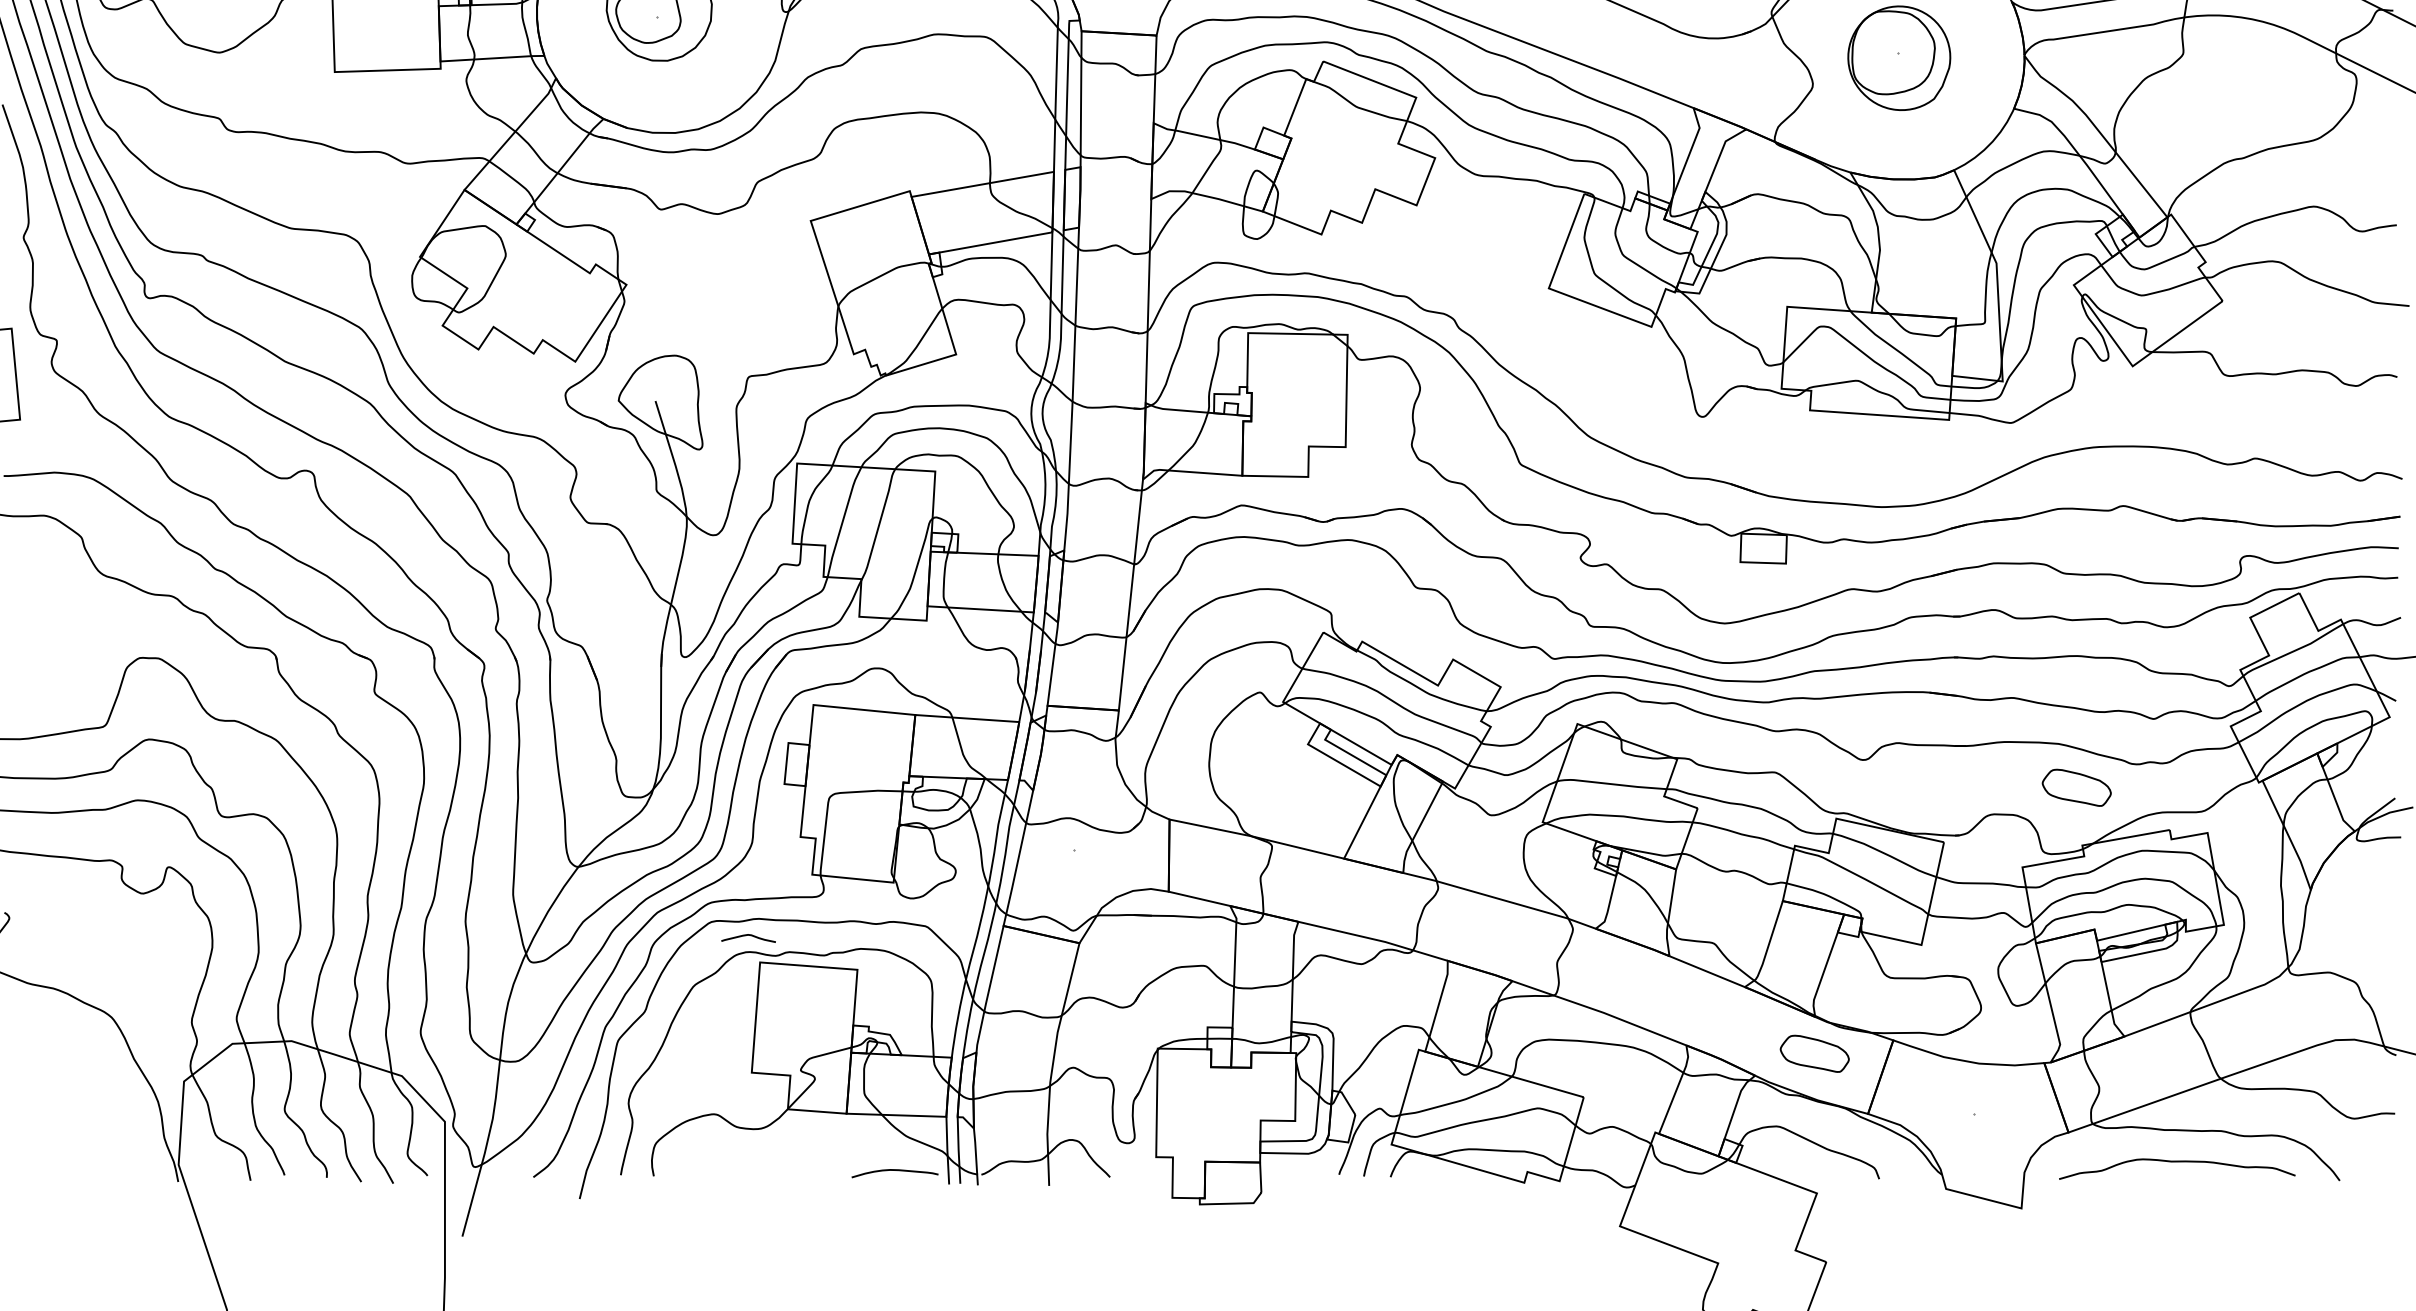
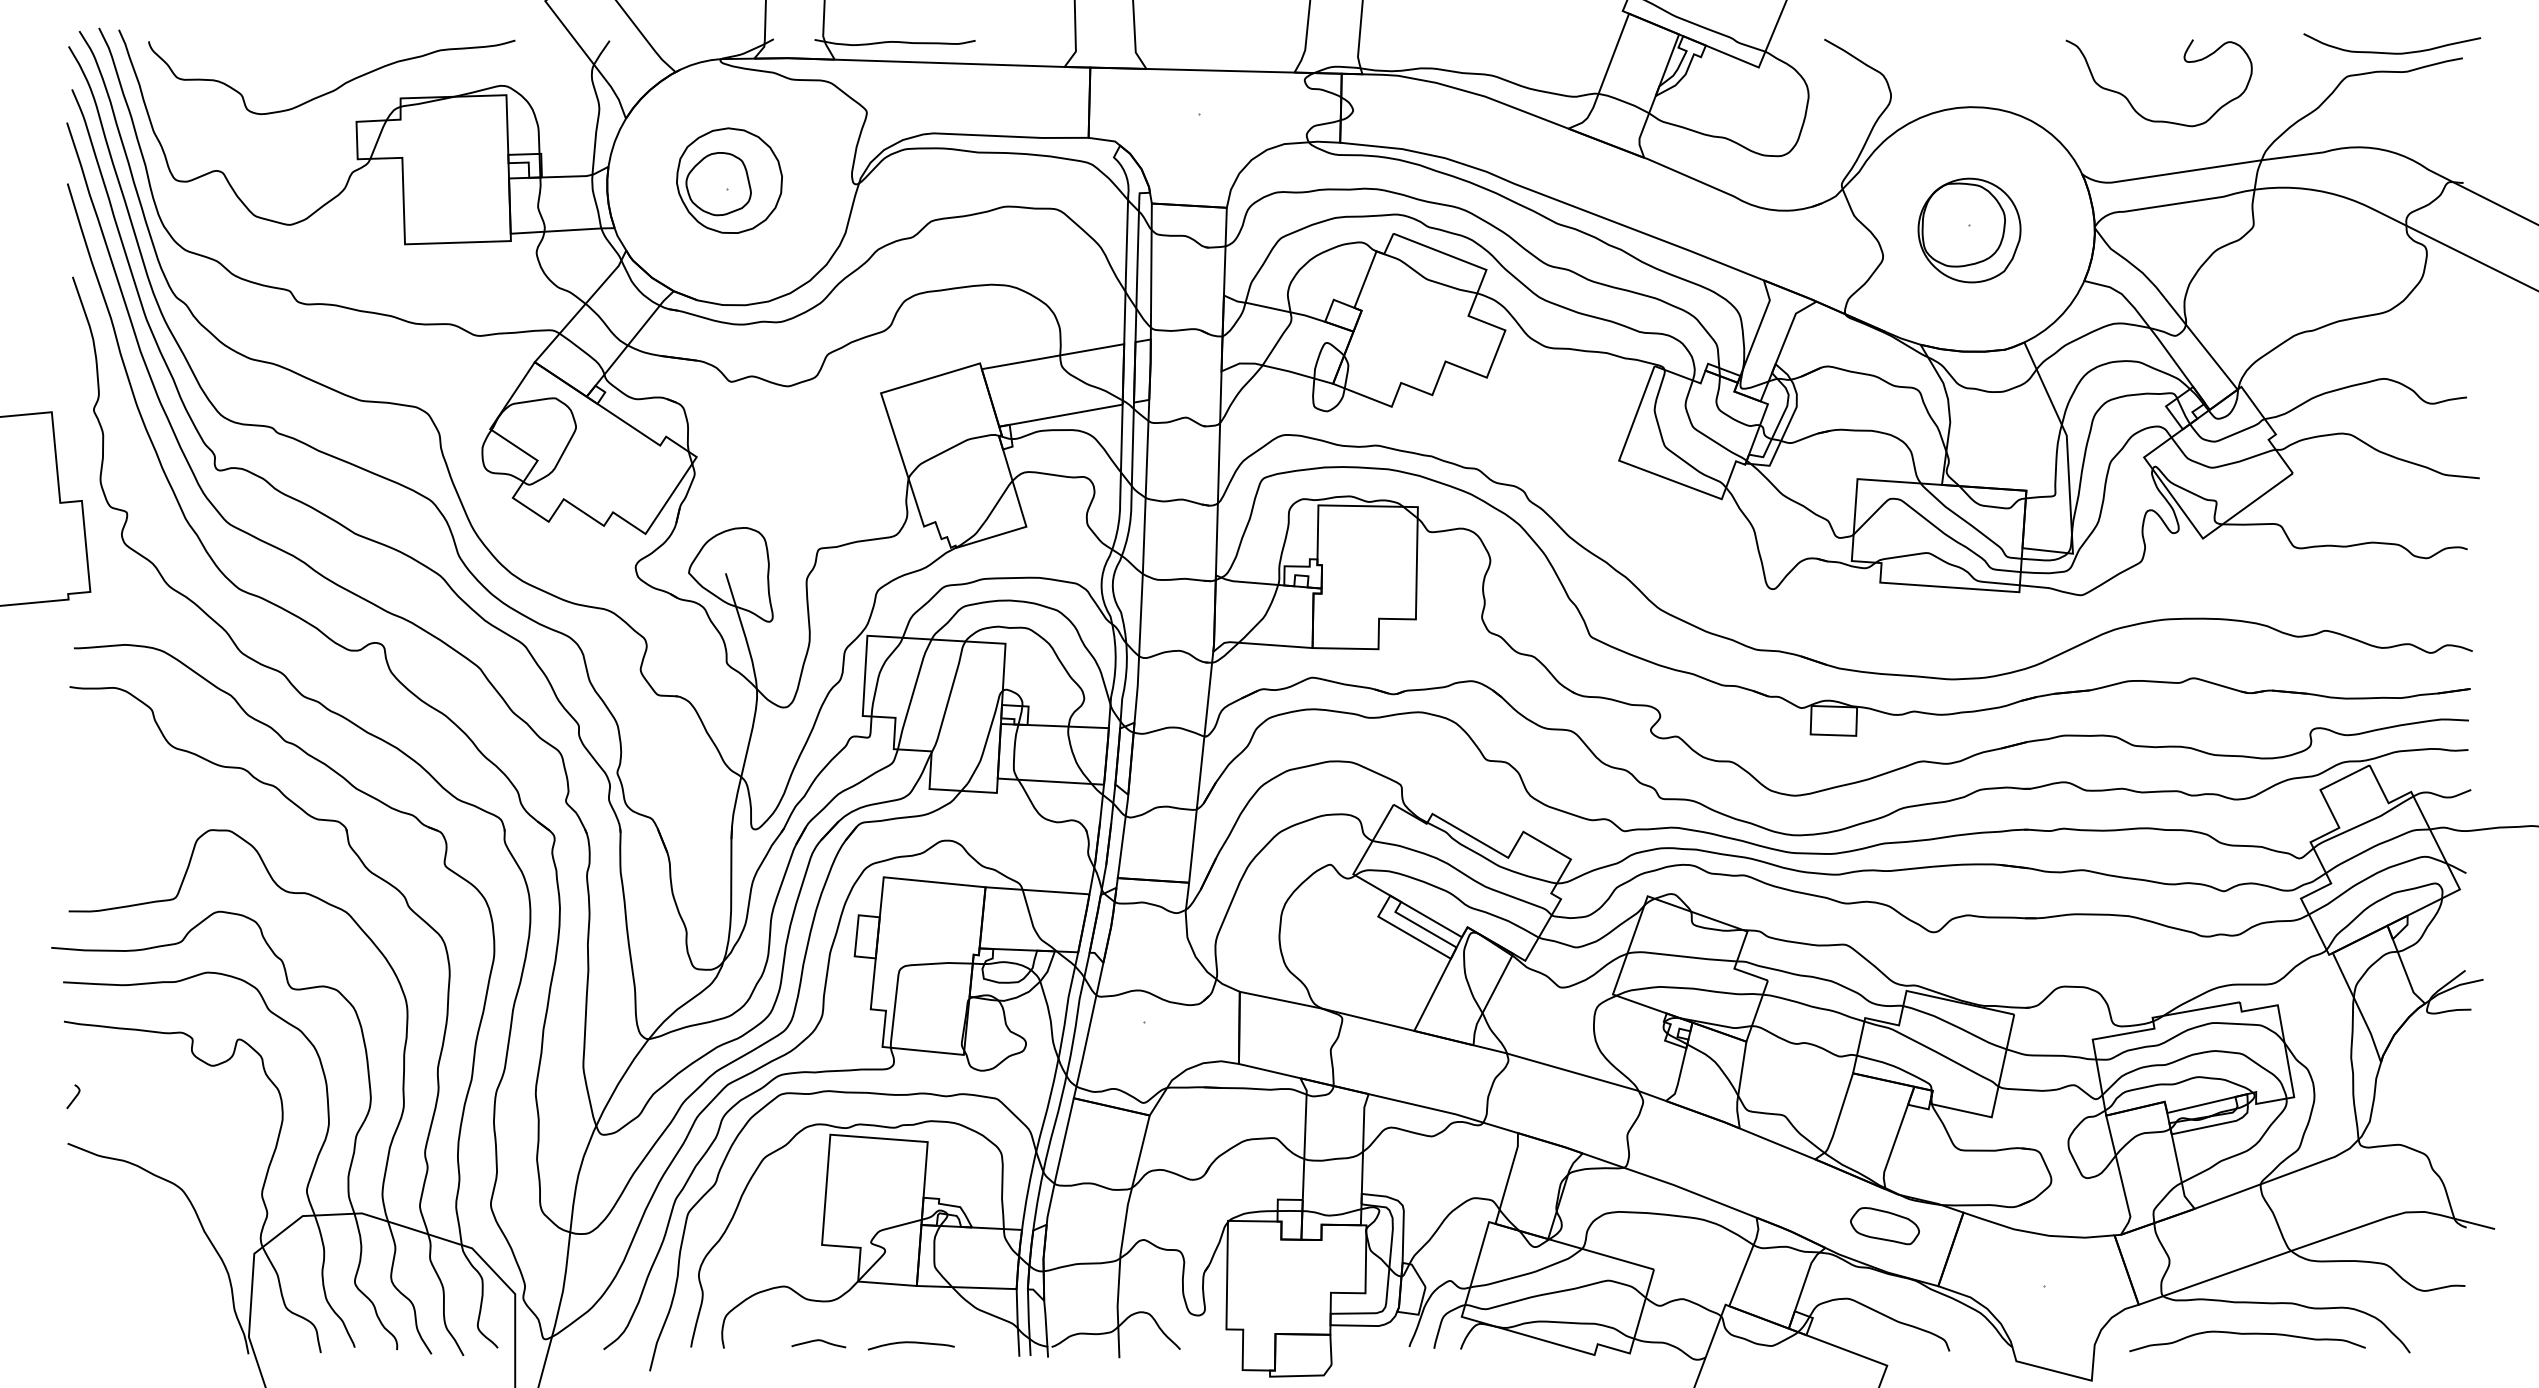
part: (2077, 788) -> (2147, 960), removed
curve: (748, 936) -> (818, 1341), moved
curve: (894, 1171) -> (910, 1343), moved

